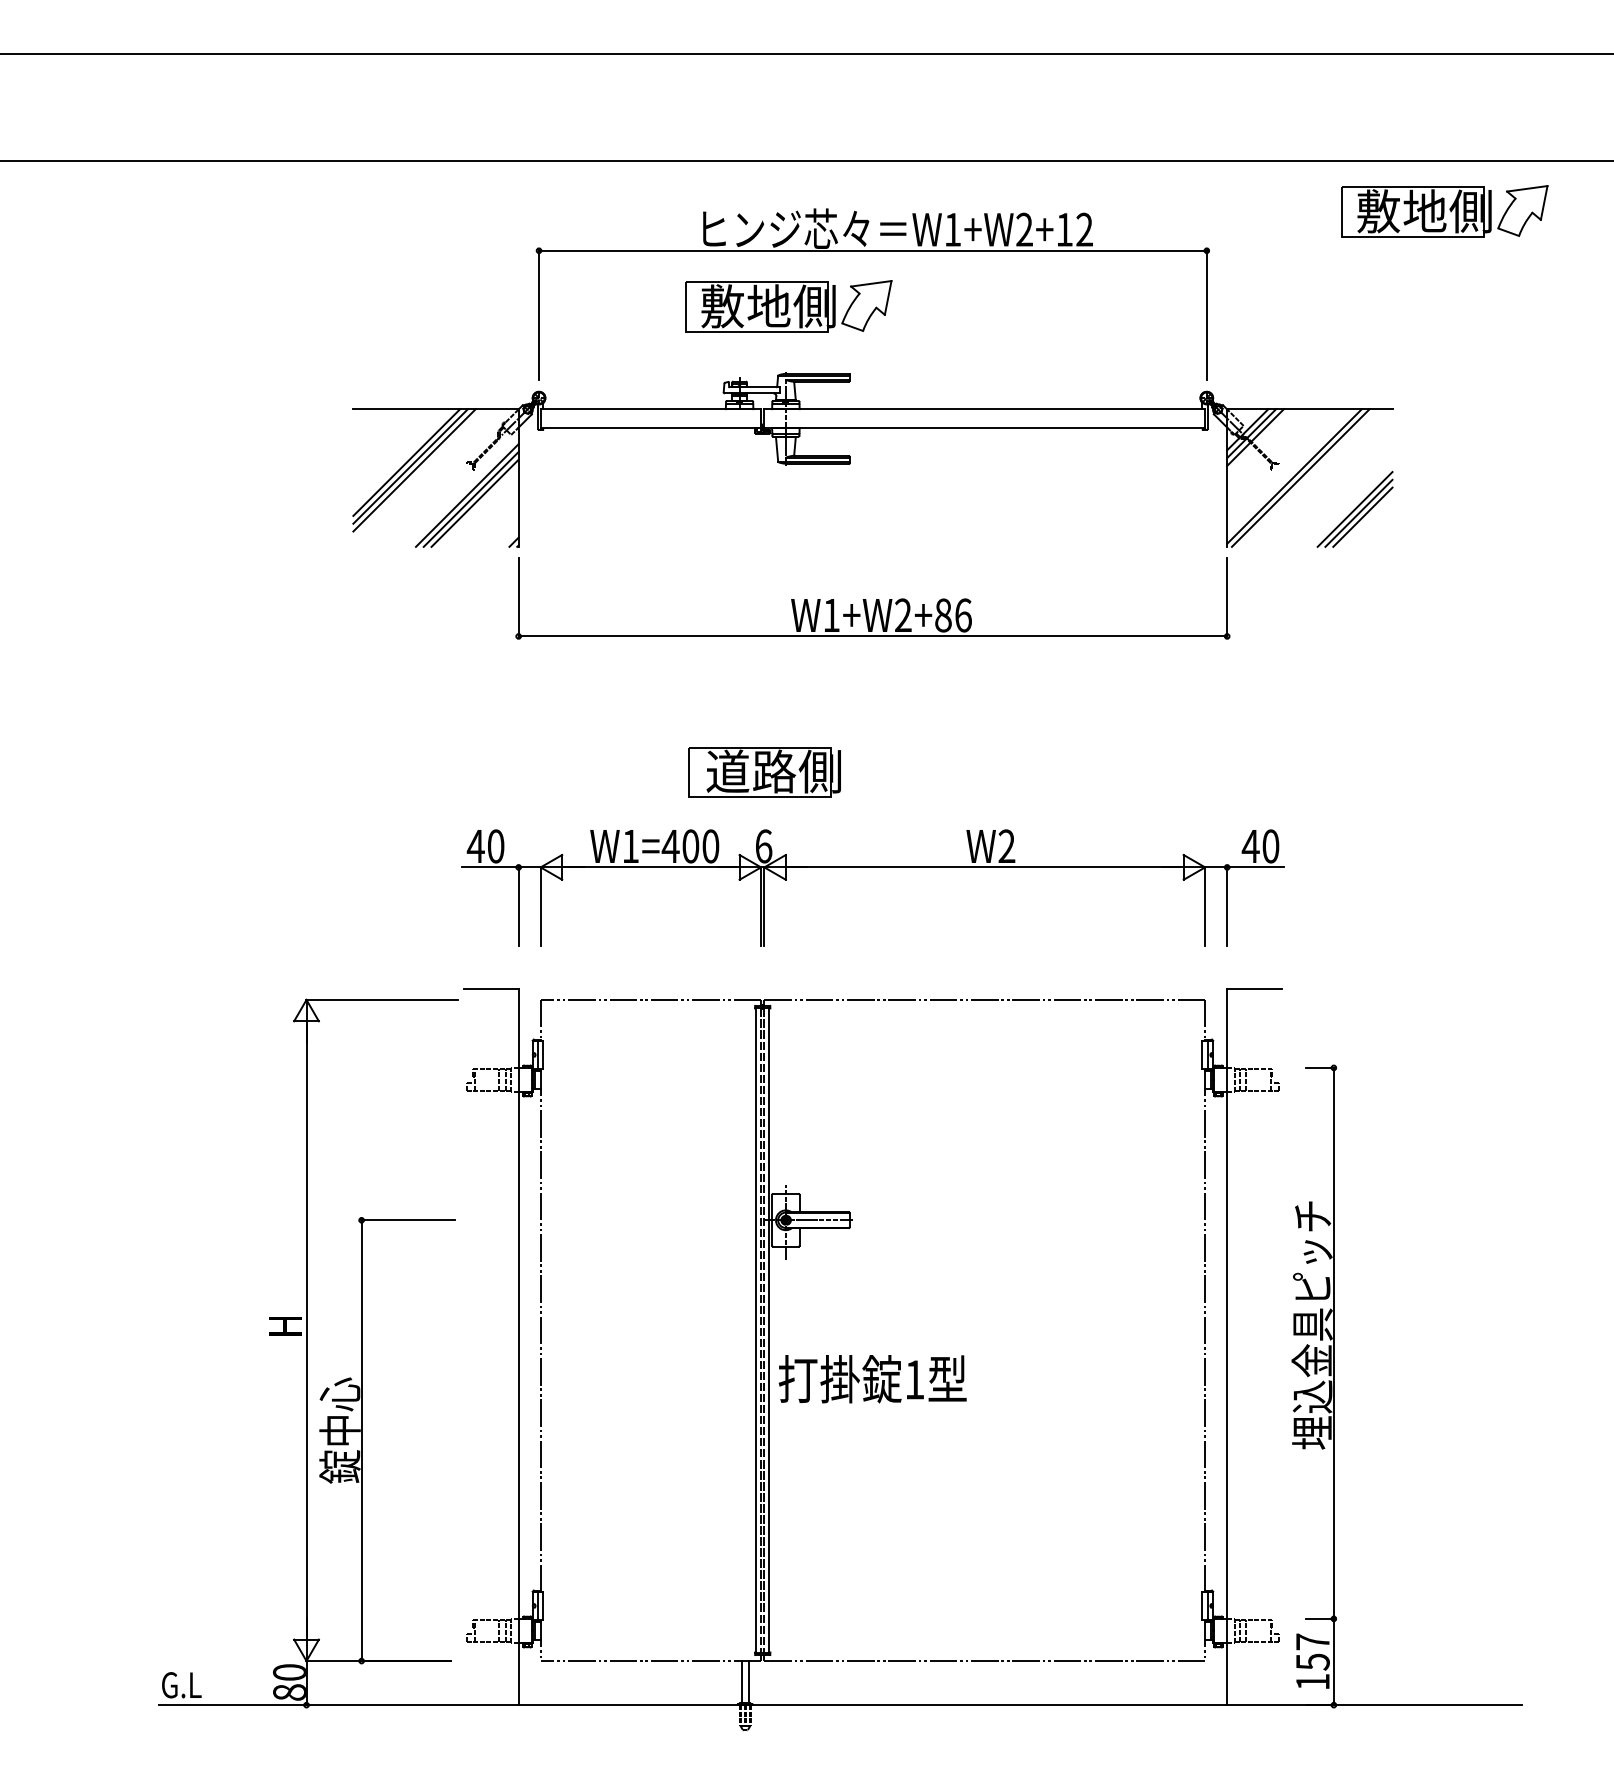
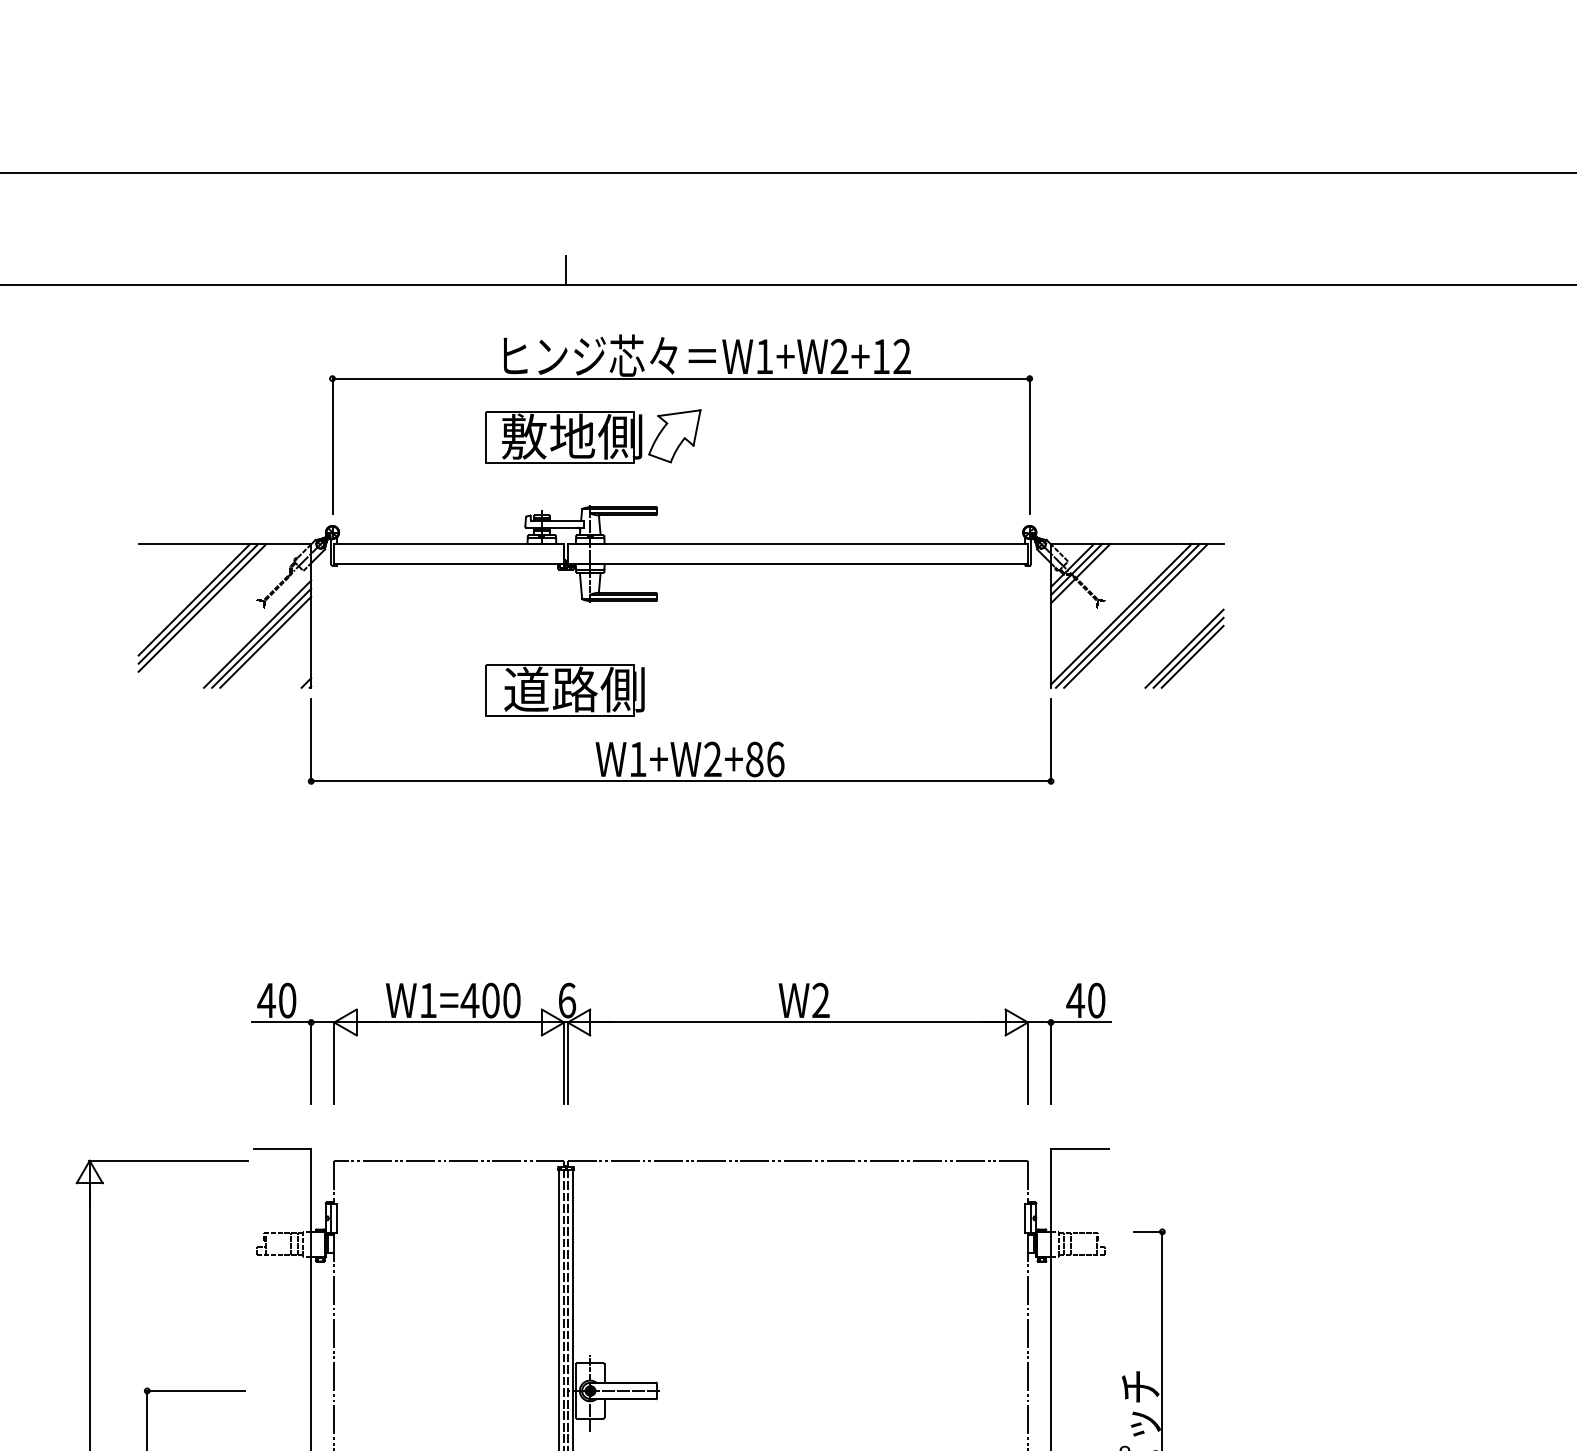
line: (762, 146) -> (565, 269), added
part: (1444, 211) -> (1277, 337), removed
line: (1308, 477) -> (1135, 615), added
part: (764, 772) -> (564, 690), moved

